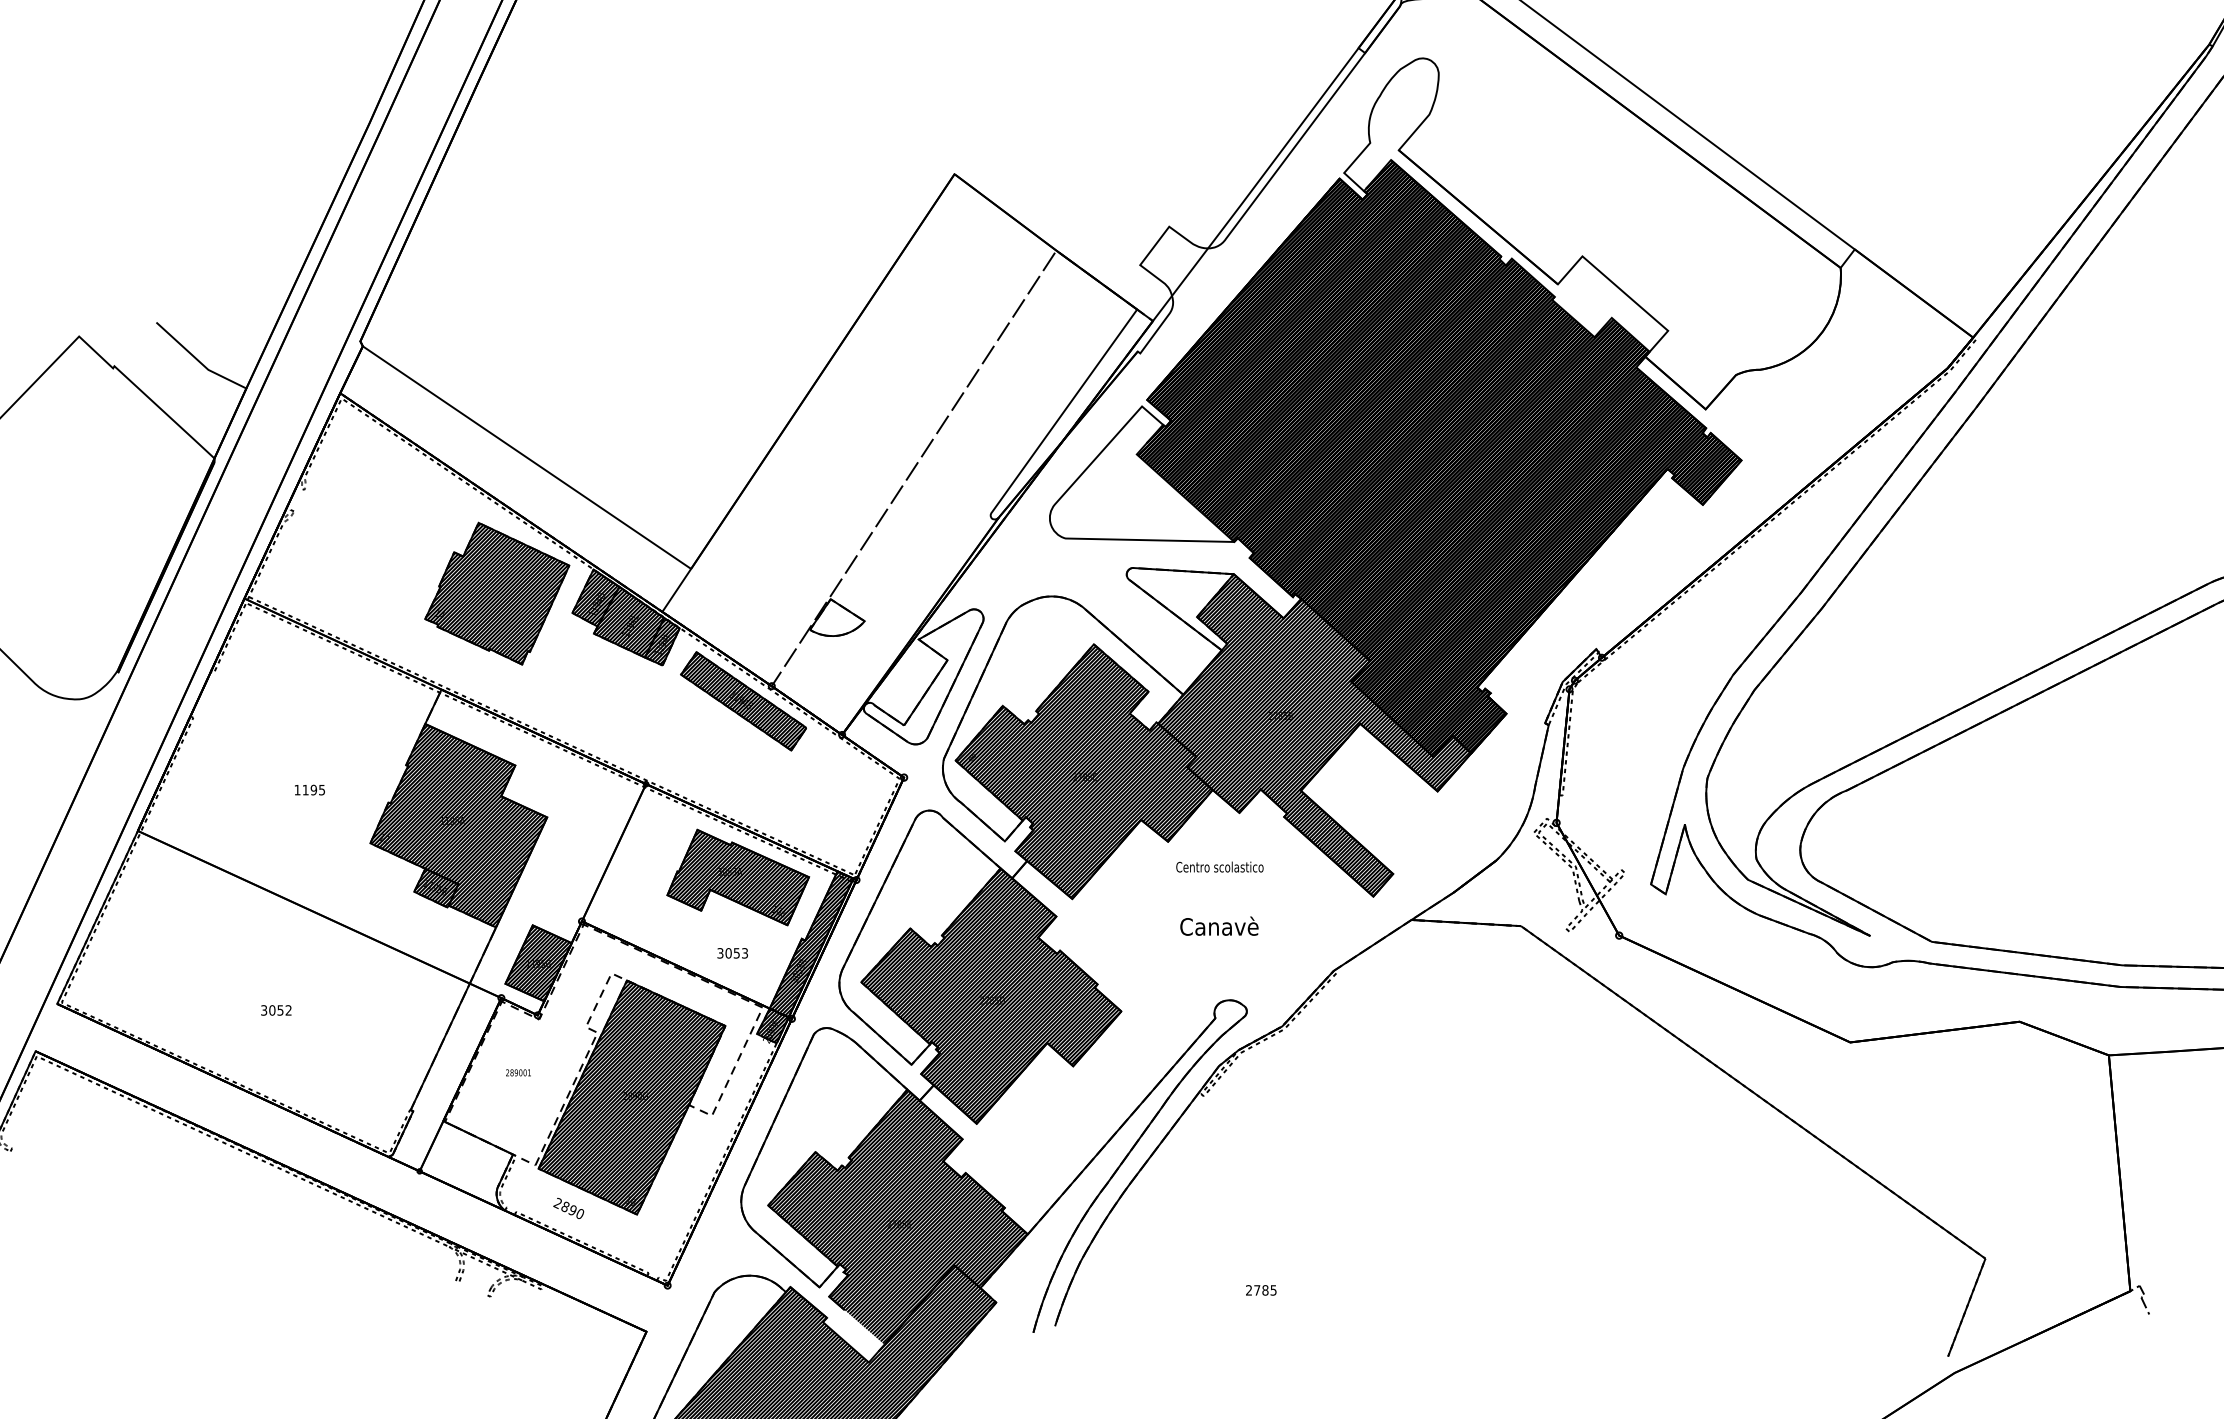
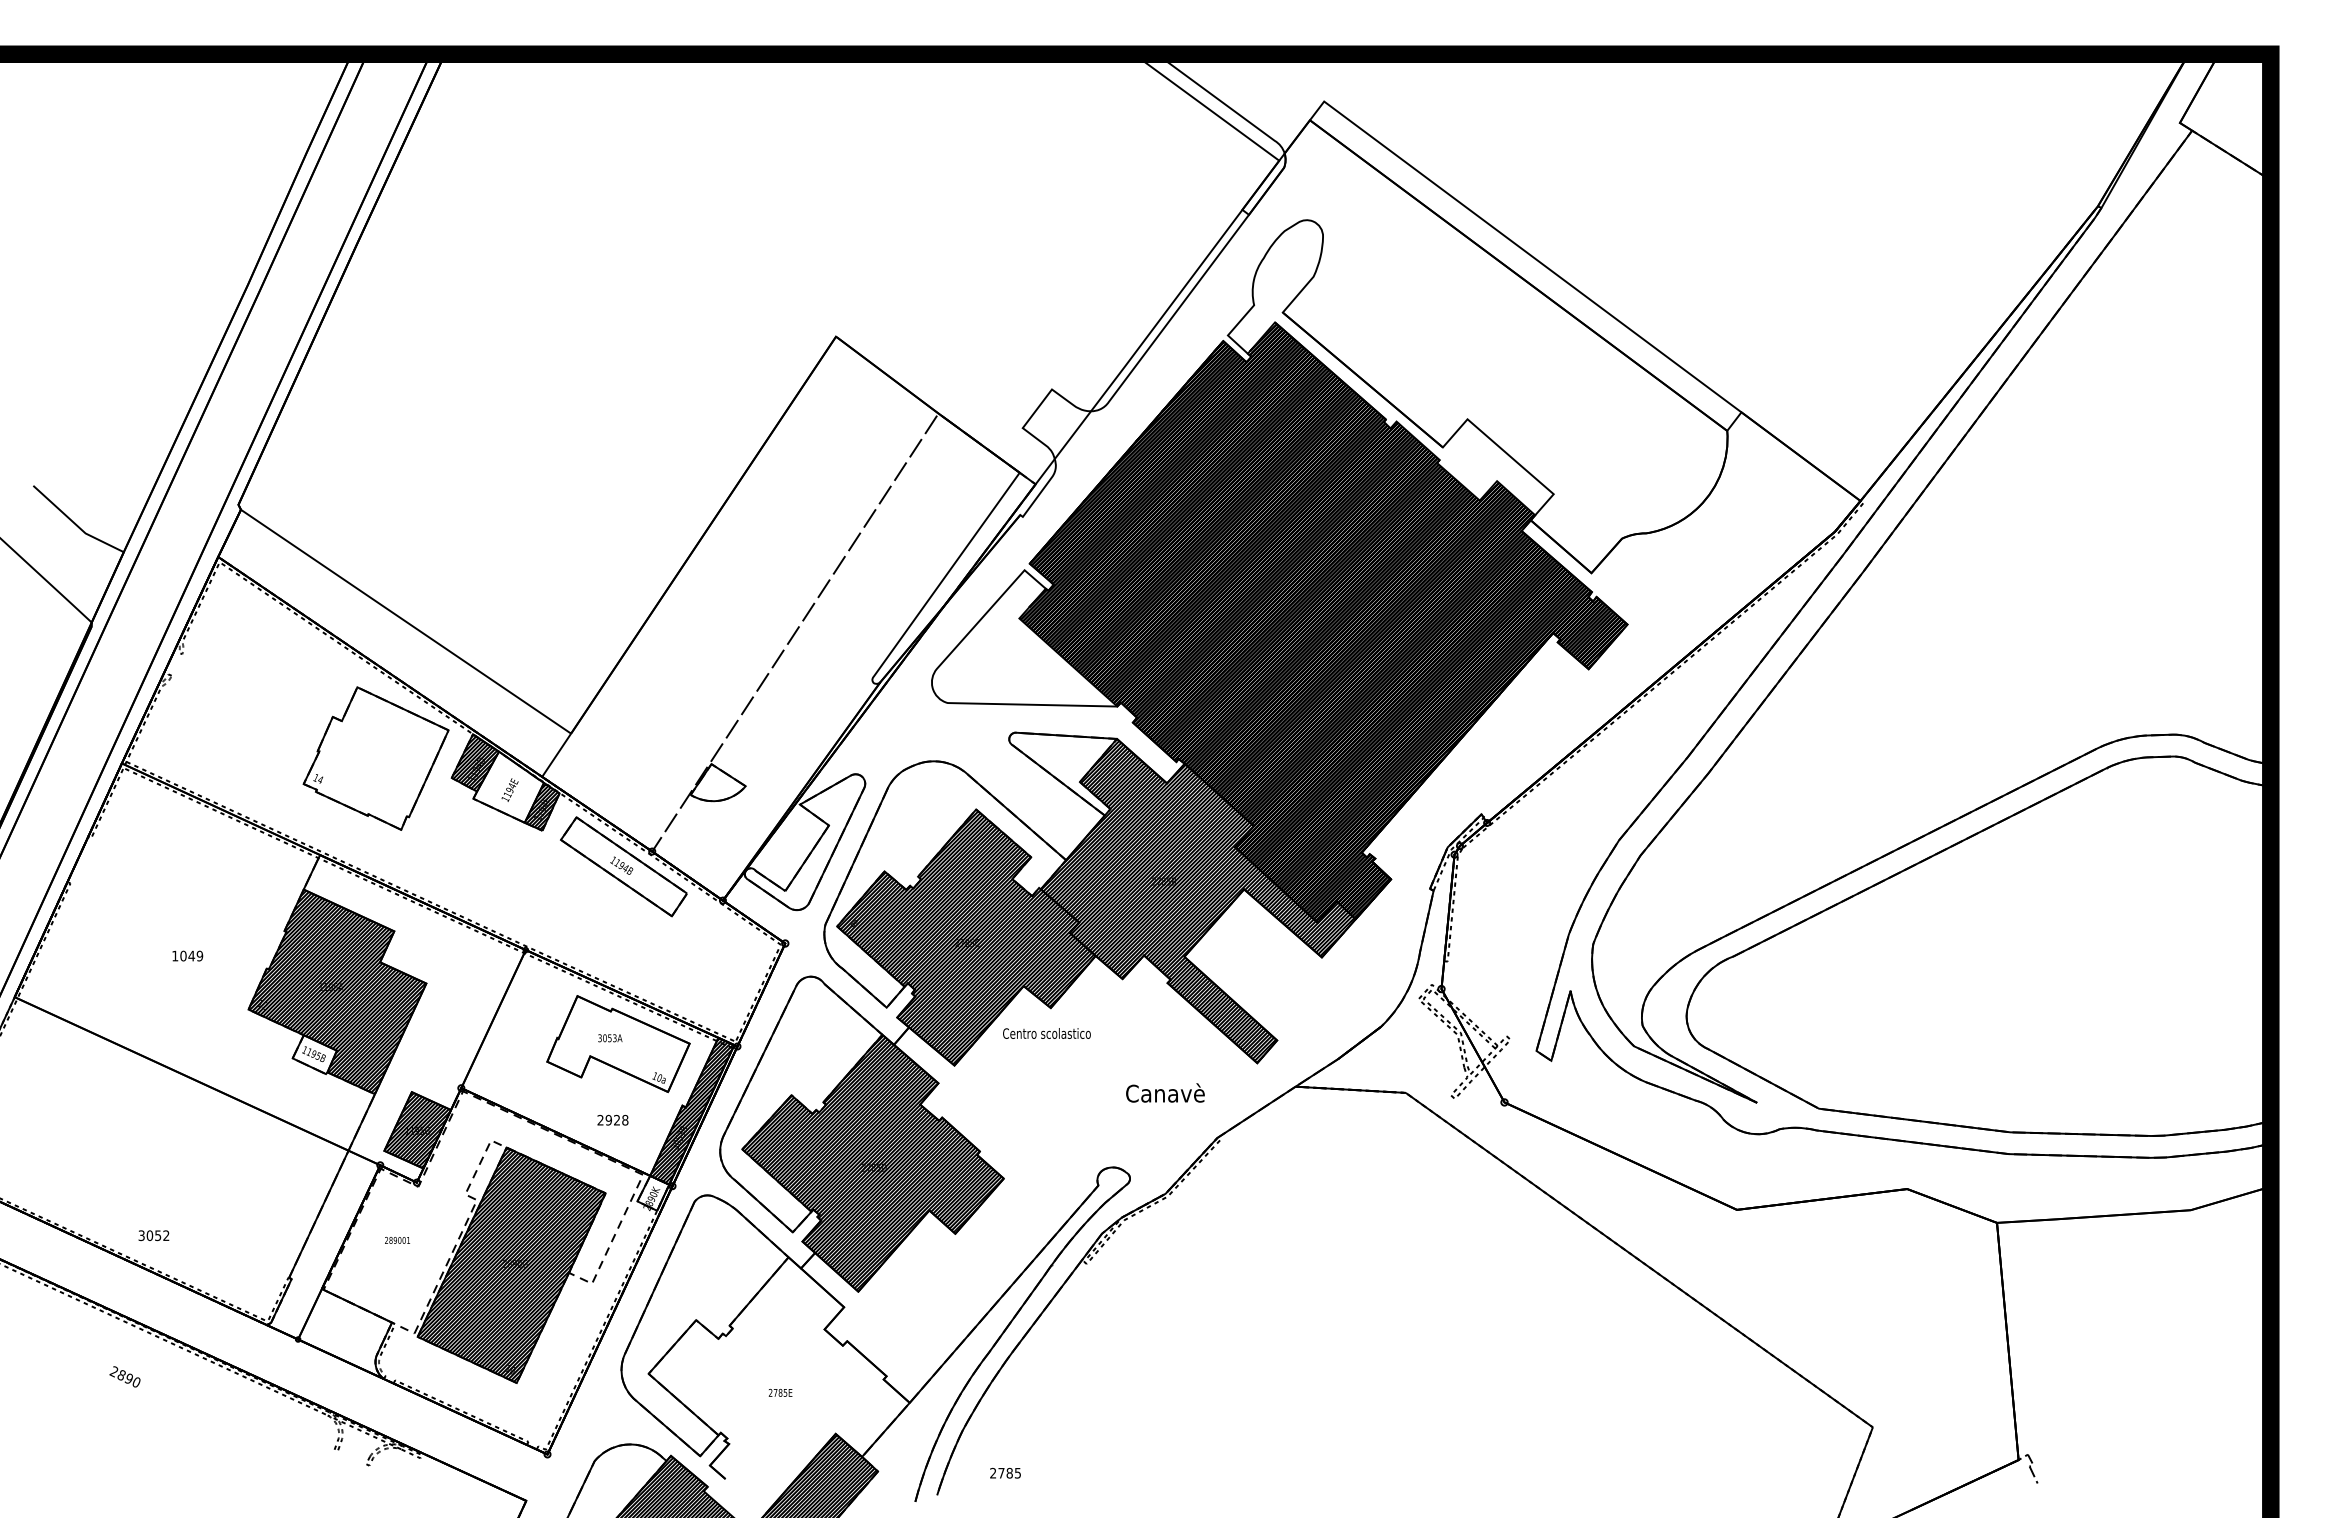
hatch: (496, 593) -> (375, 758), removed
hatch: (628, 622) -> (508, 787), removed
hatch: (743, 701) -> (623, 866), removed
text: (313, 789) -> (191, 955), 1195 -> 1049
text: (1219, 867) -> (1046, 1033), moved
hatch: (737, 877) -> (617, 1043), removed
hatch: (435, 887) -> (314, 1054), removed
text: (1219, 925) -> (1165, 1092), moved
text: (732, 952) -> (612, 1119), 3053 -> 2928
text: (275, 1010) -> (153, 1235), moved
hatch: (773, 1025) -> (653, 1192), removed
text: (568, 1208) -> (124, 1376), moved
hatch: (898, 1217) -> (779, 1385), removed
text: (1261, 1289) -> (1005, 1472), moved

